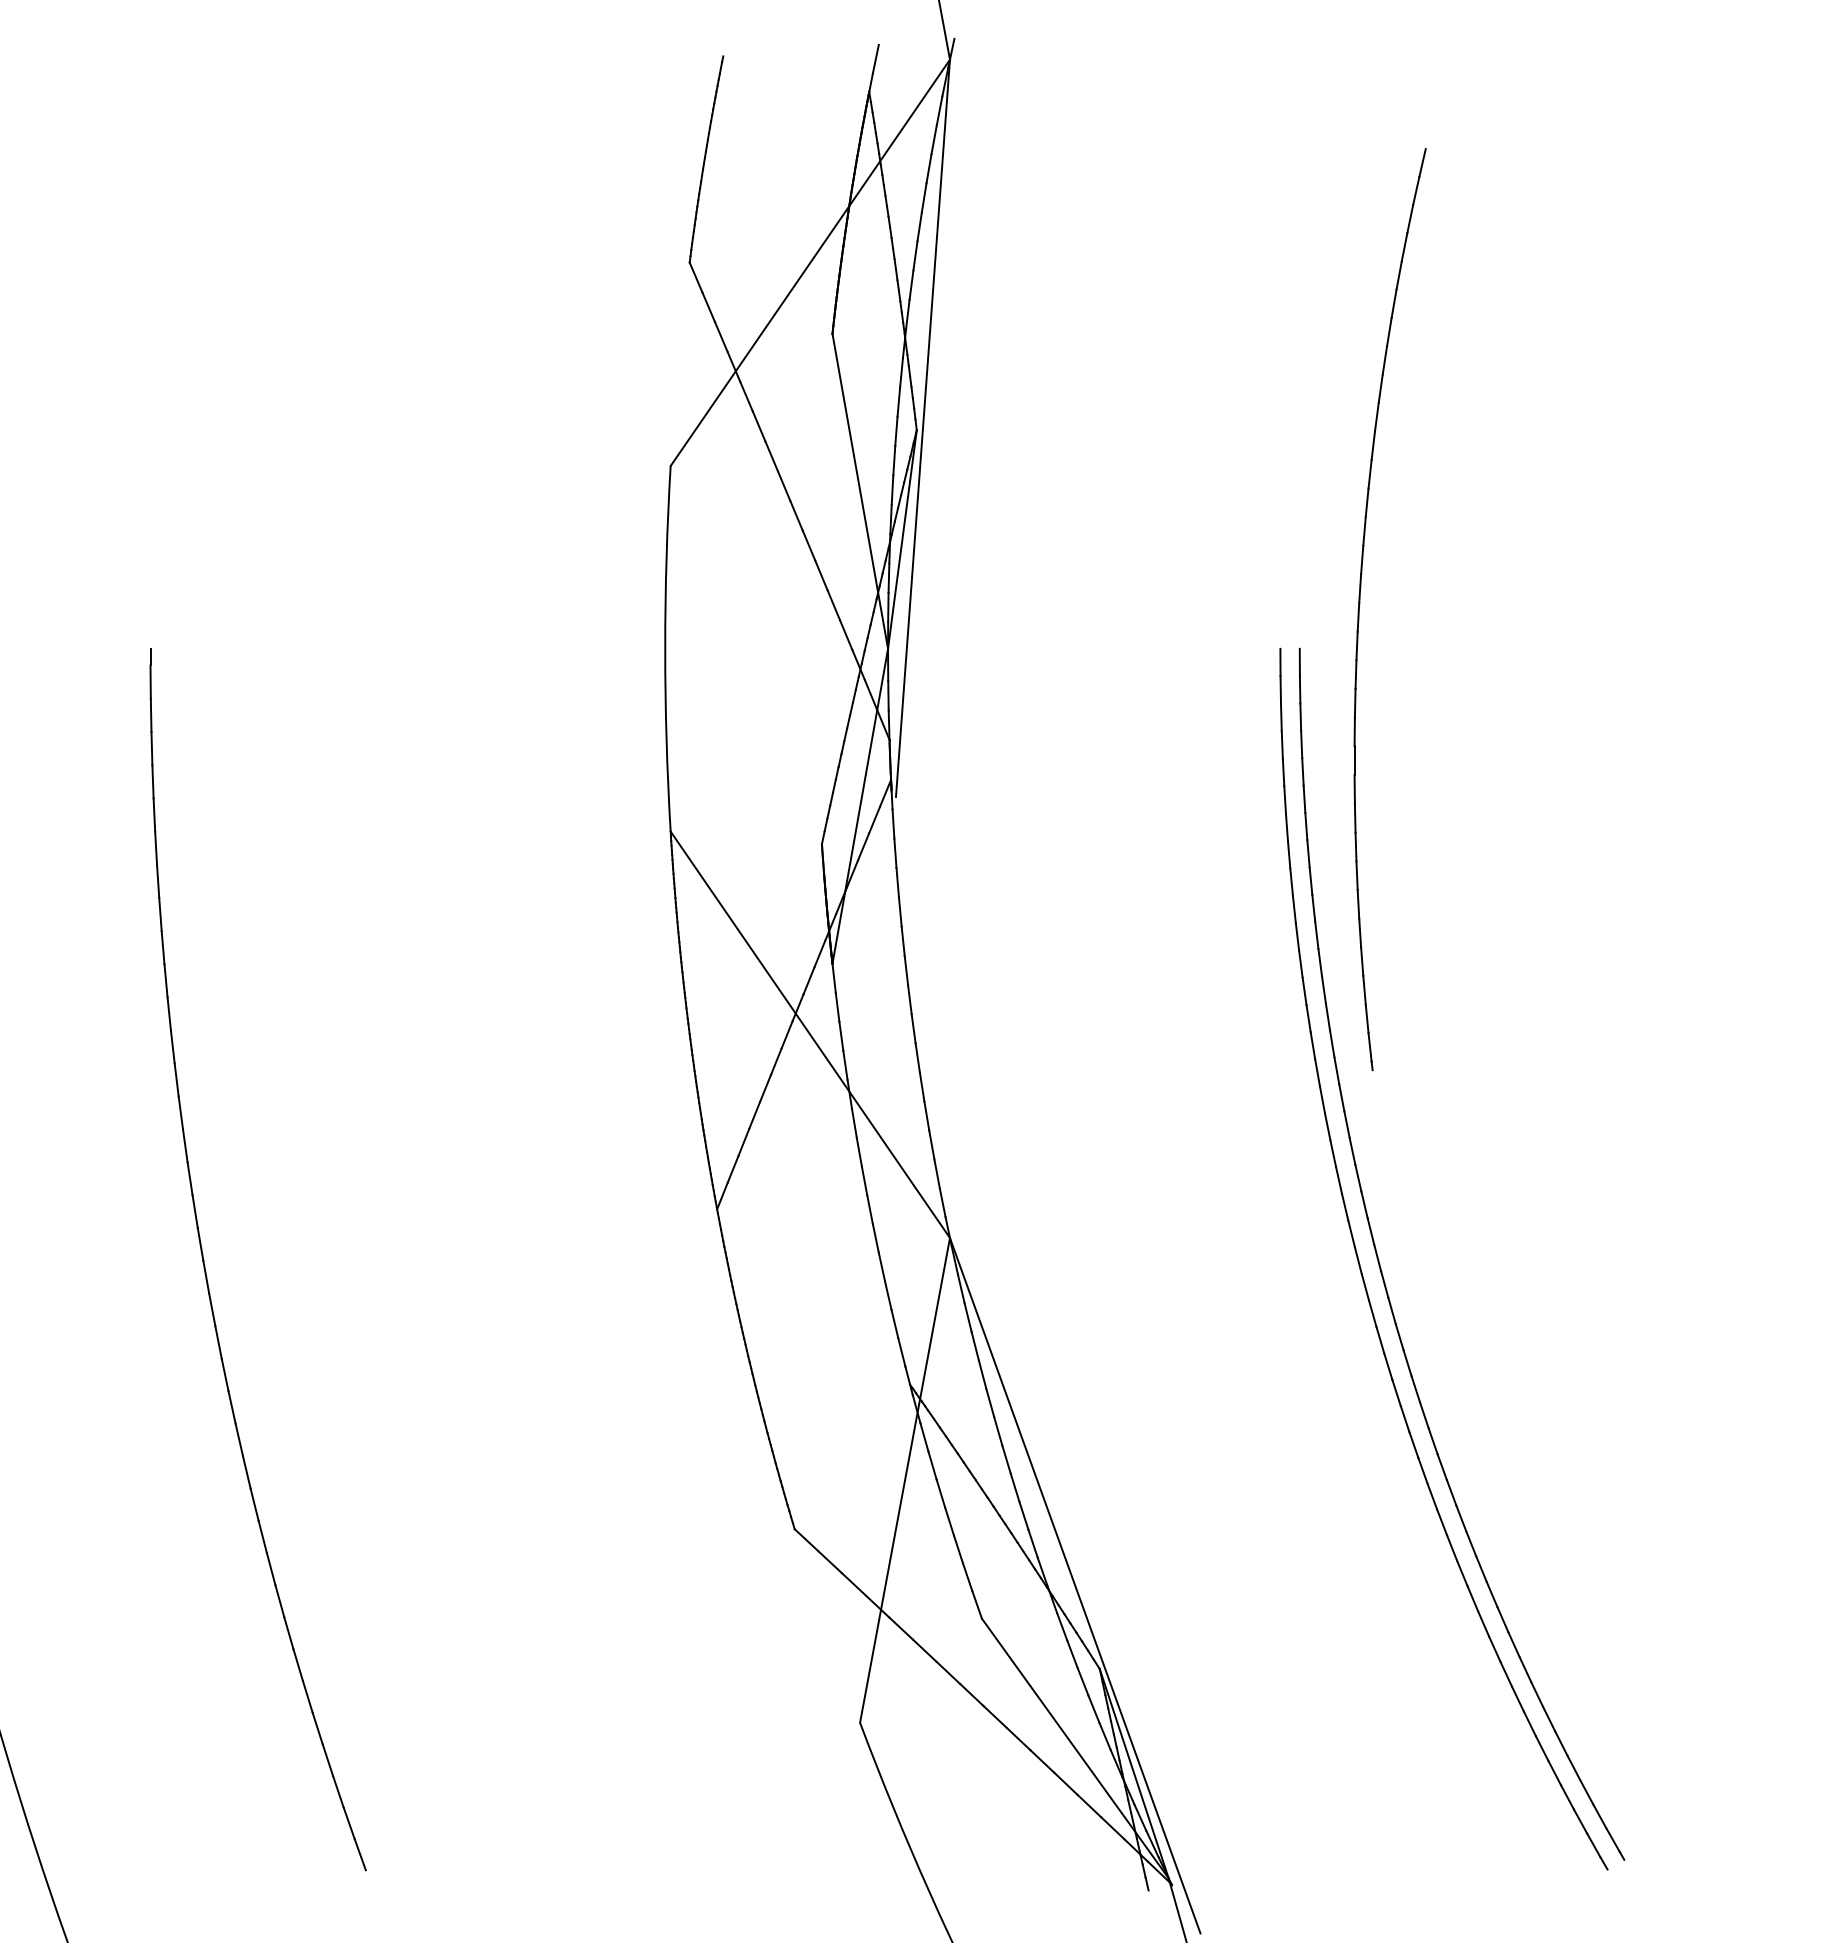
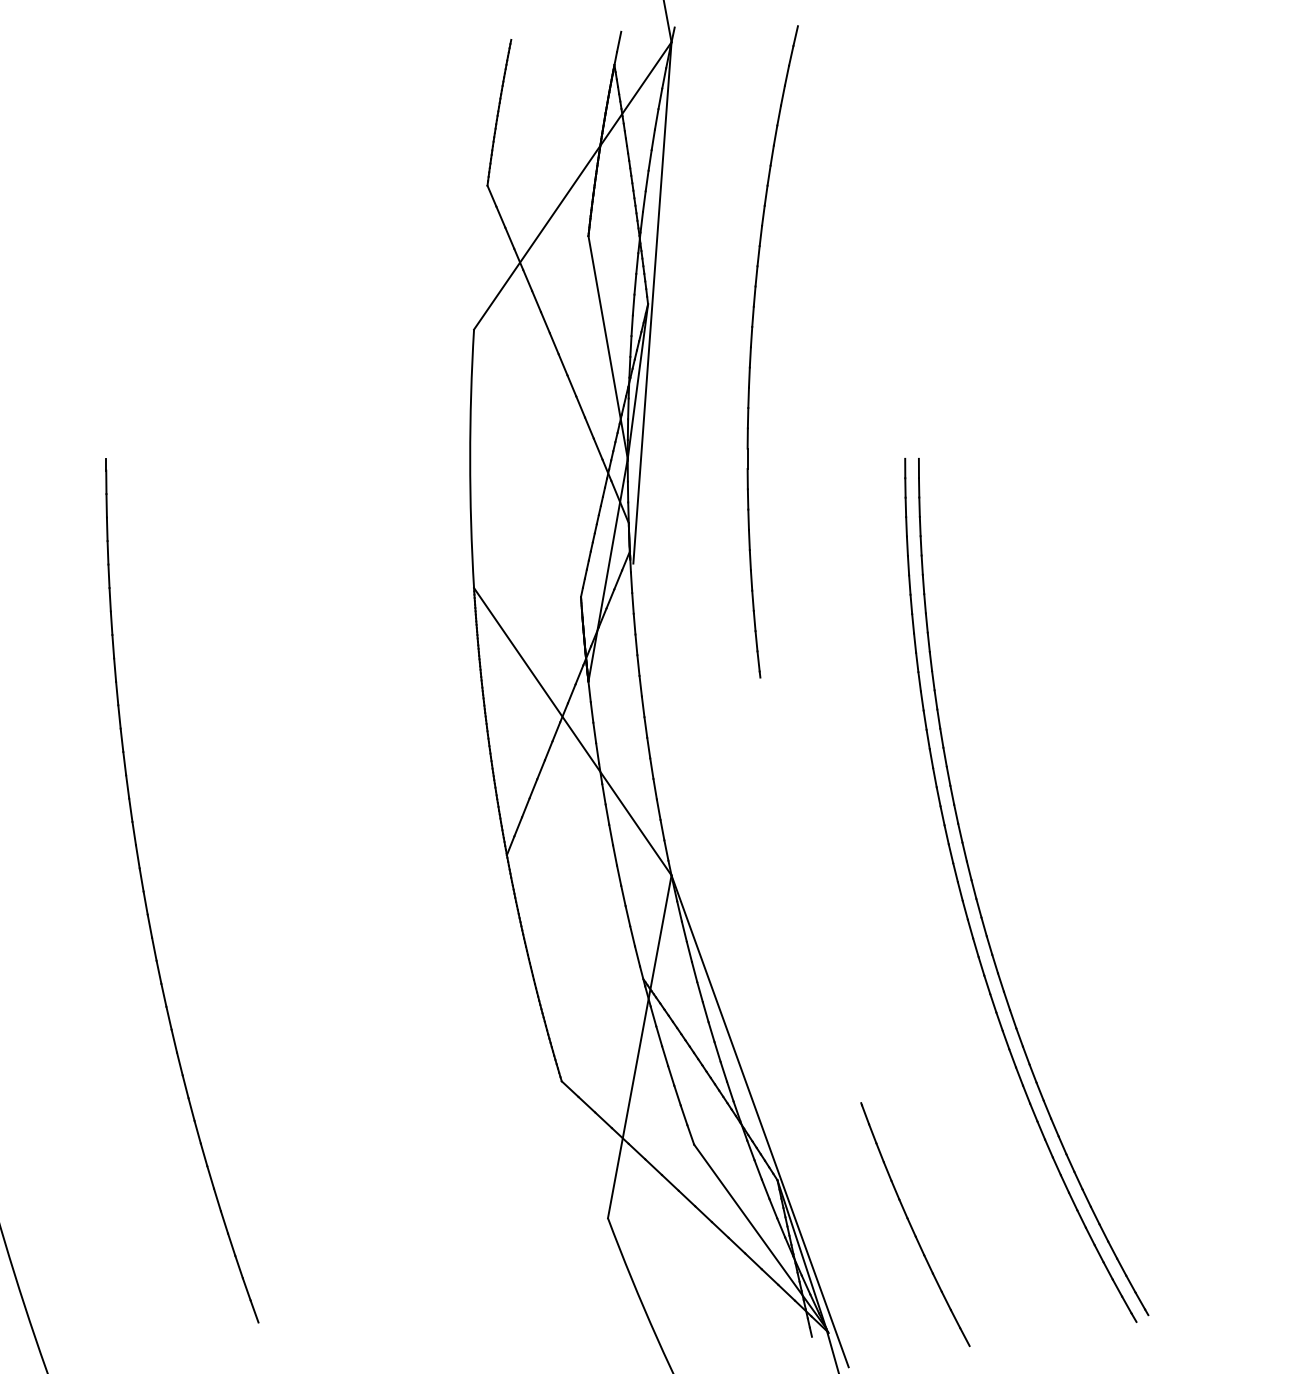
part: (1360, 604) -> (751, 348), moved
part: (1294, 1731) -> (915, 1224), added

